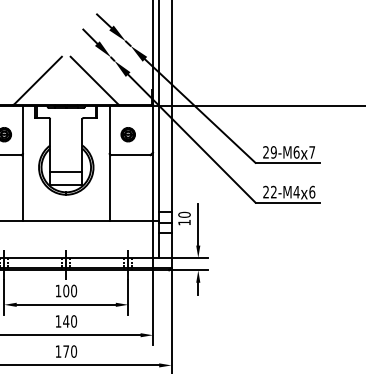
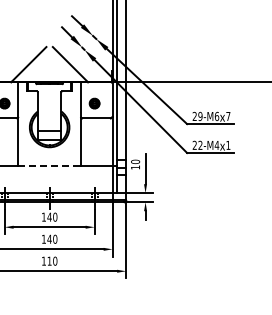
text: (312, 190) -> (228, 144), 6 -> 1
line: (66, 221) -> (49, 166), solid -> dashed
text: (66, 290) -> (49, 216), 100 -> 140
text: (66, 350) -> (49, 260), 170 -> 110

